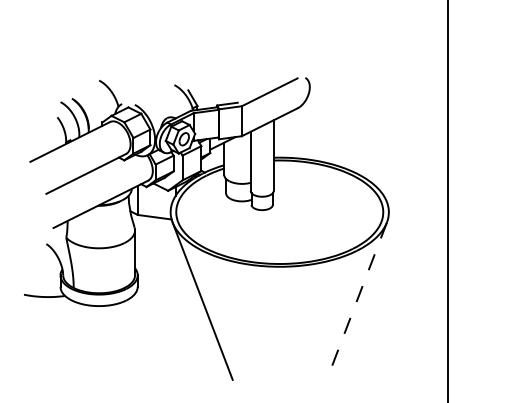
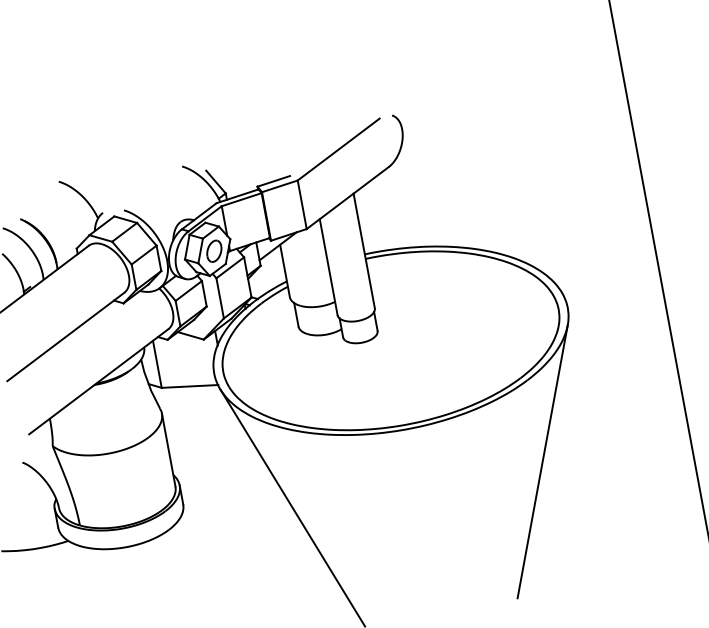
line: (356, 301) -> (542, 462), dashed -> solid

